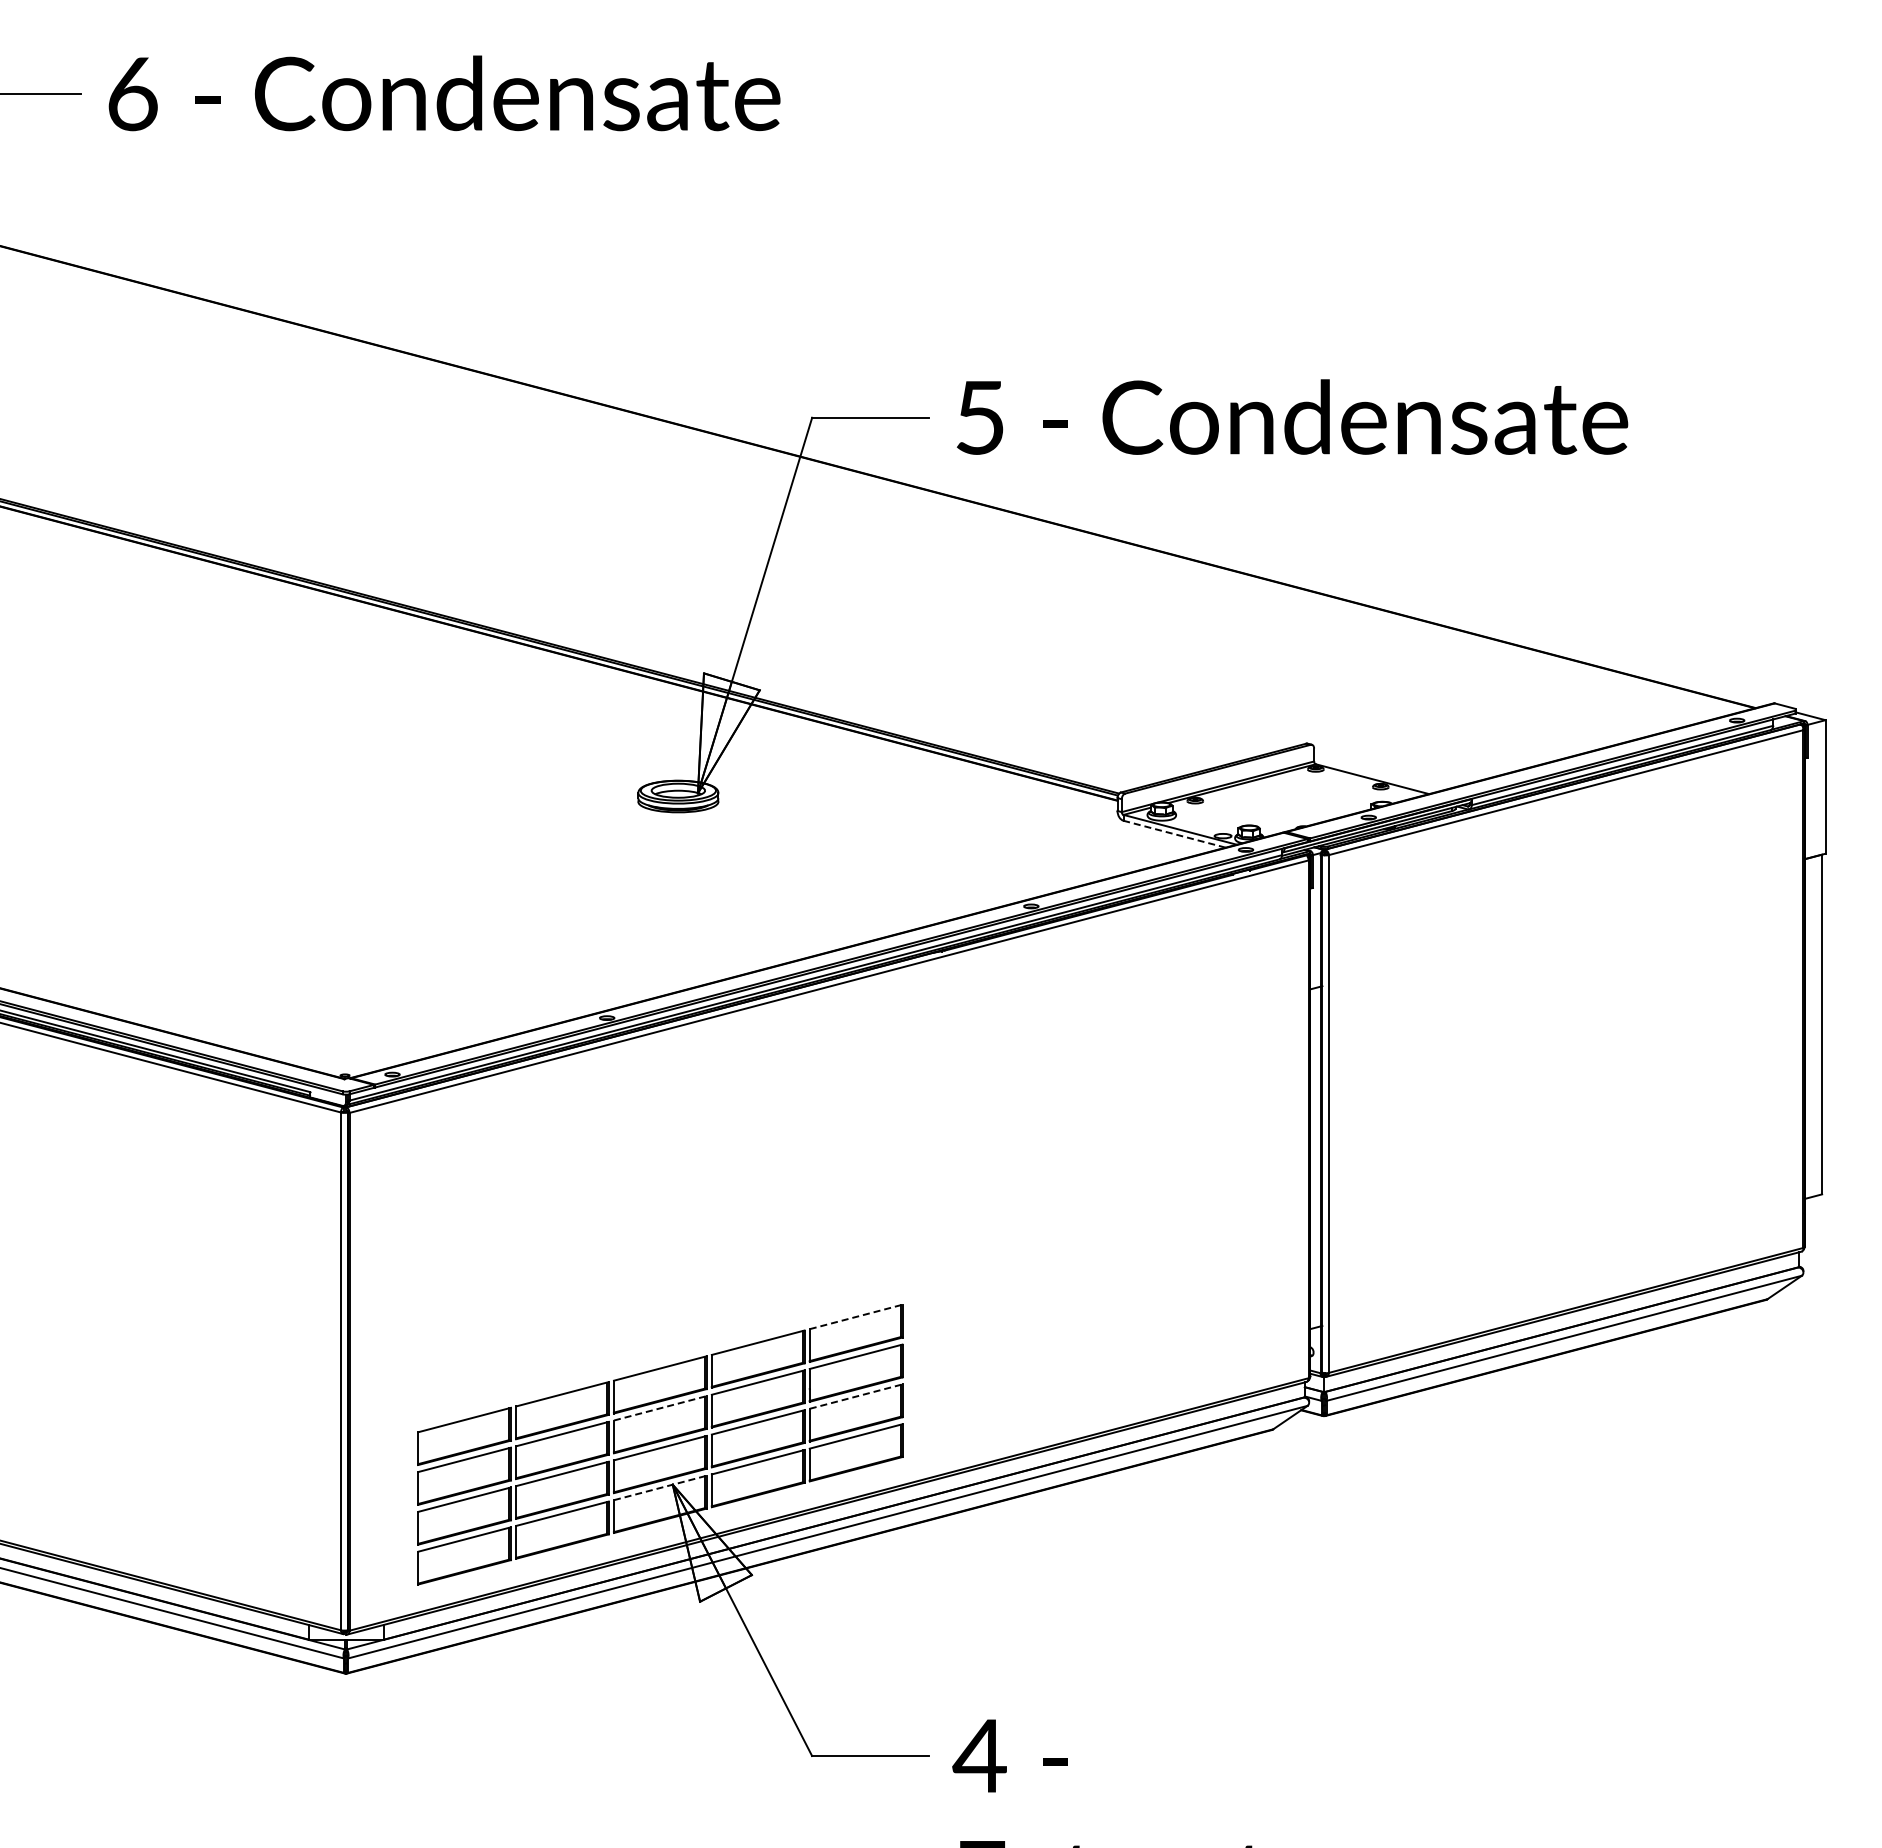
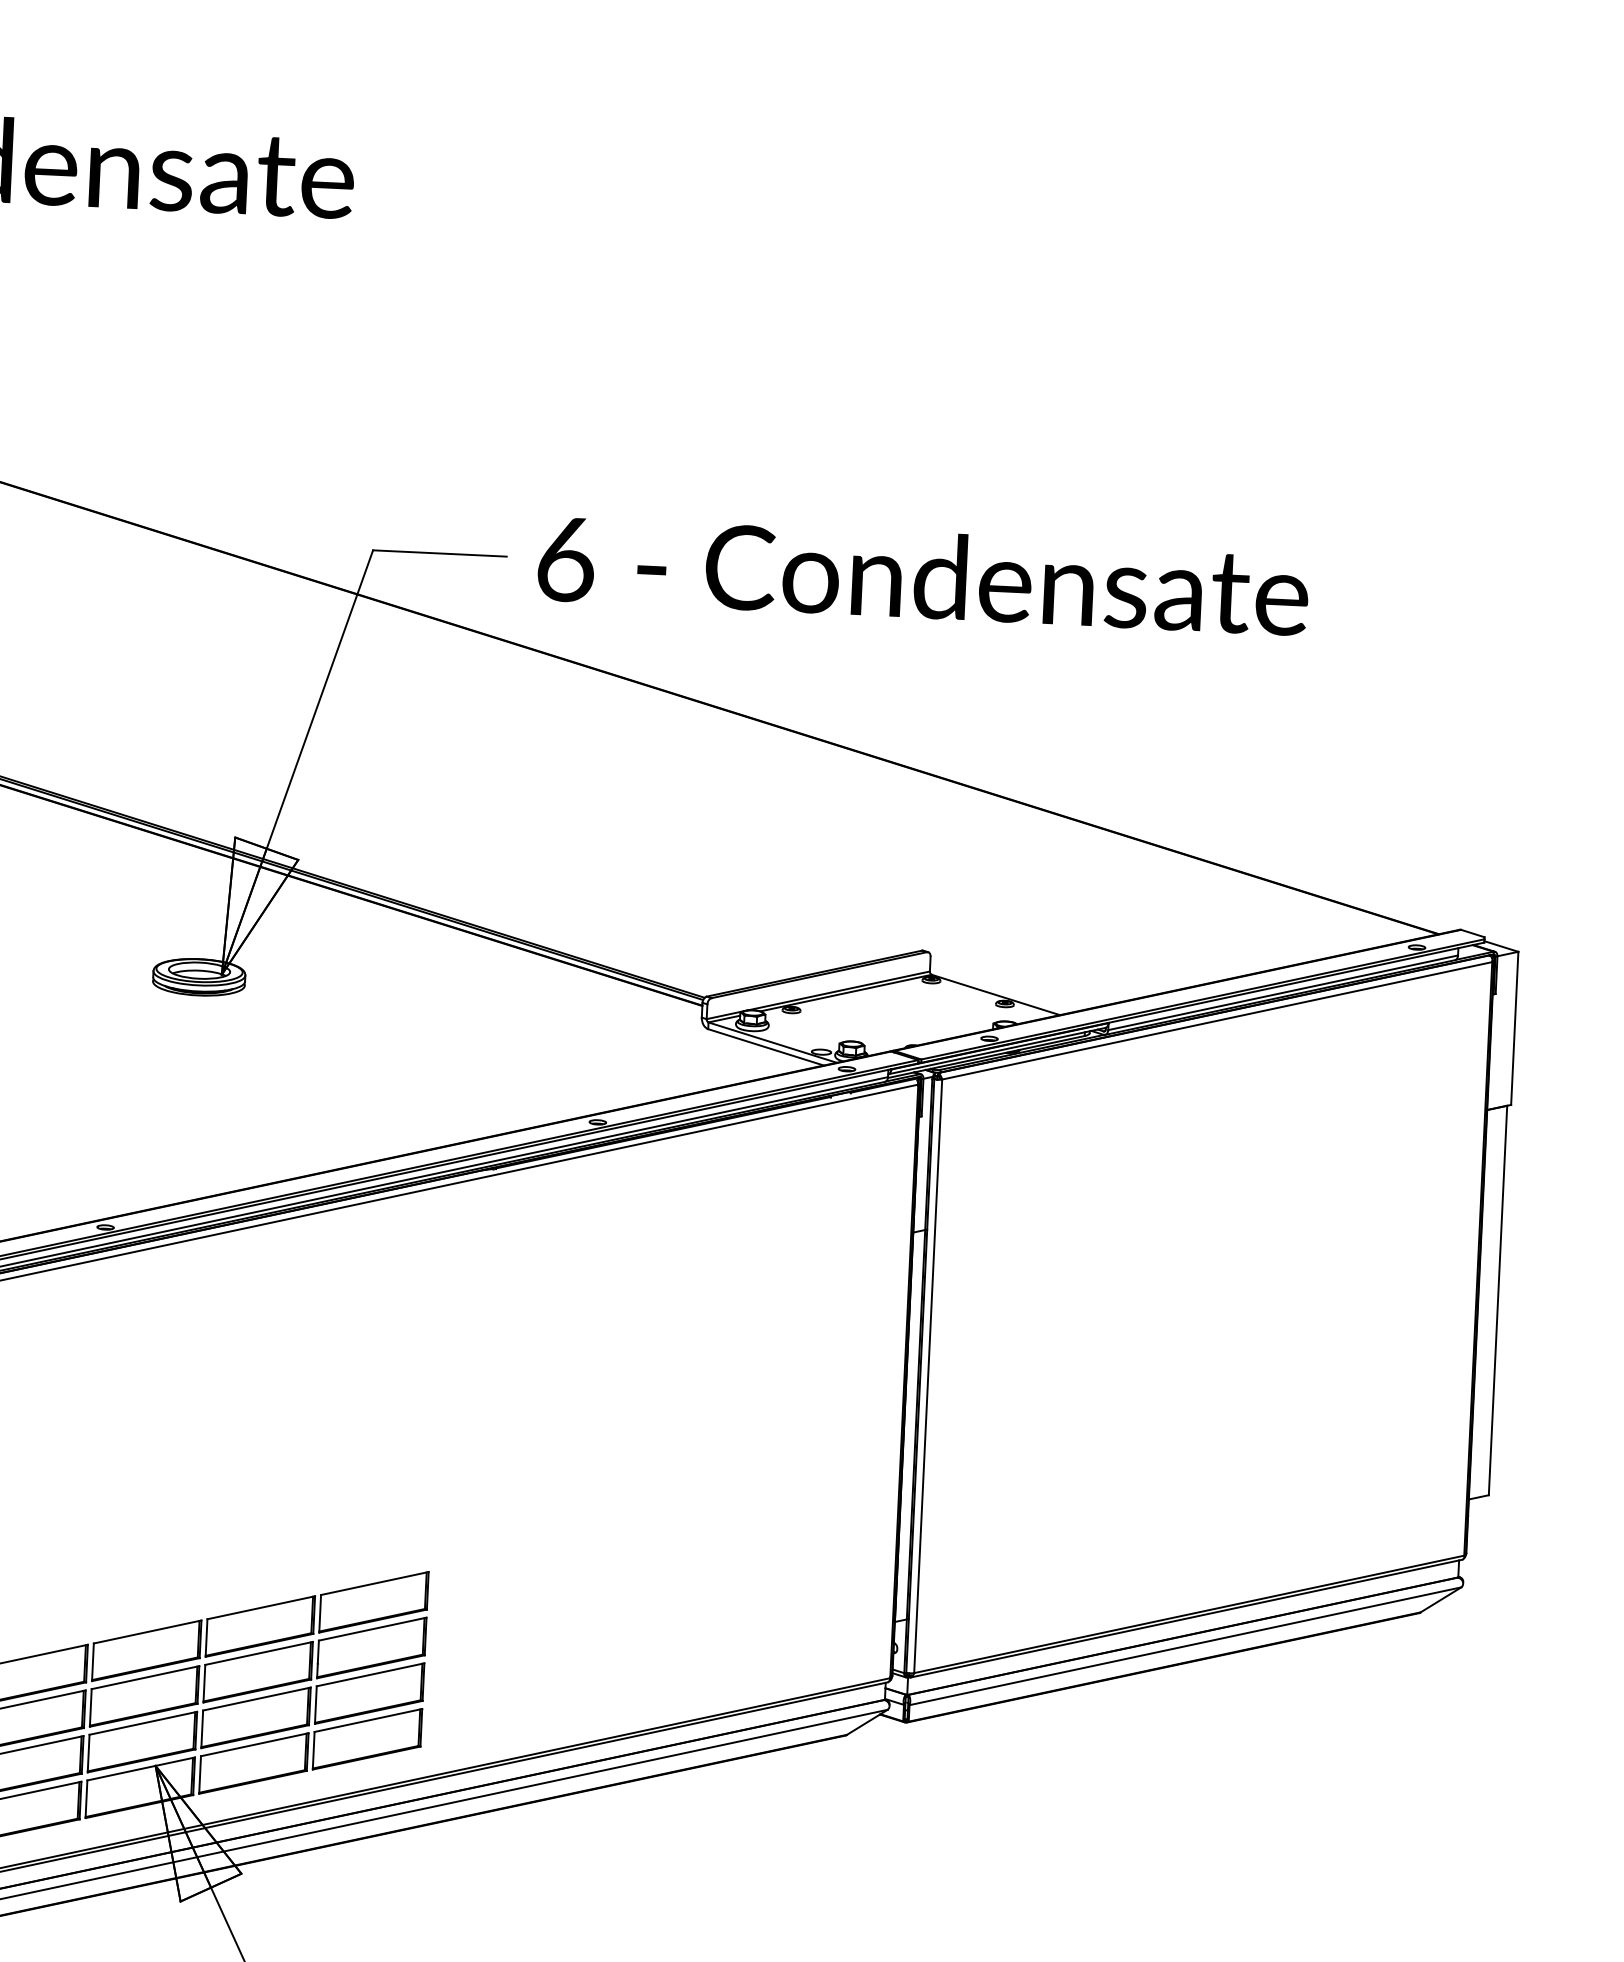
text: (980, 417) -> (566, 559), 5 -> 6
line: (1174, 834) -> (765, 1047), dashed -> solid
line: (856, 1316) -> (375, 1583), dashed -> solid
line: (856, 1396) -> (370, 1674), dashed -> solid
line: (660, 1408) -> (145, 1677), dashed -> solid
line: (660, 1487) -> (141, 1768), dashed -> solid

